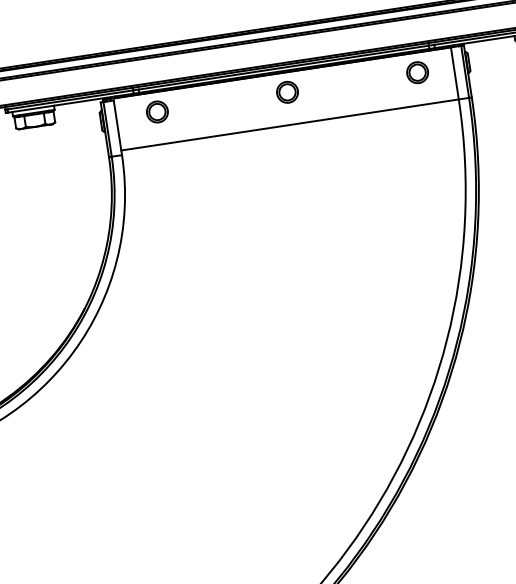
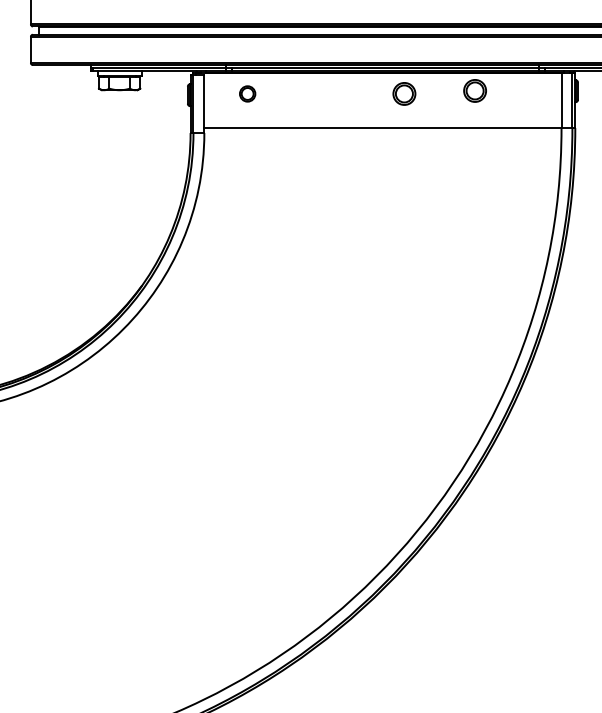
part: (416, 72) -> (474, 90), moved
part: (287, 91) -> (404, 93), moved
part: (157, 111) -> (247, 93), size x0.7

